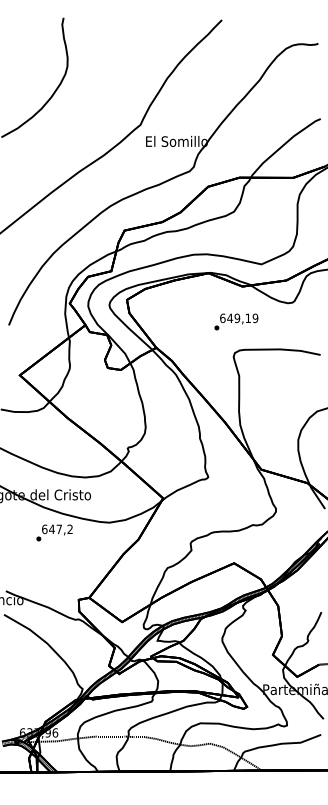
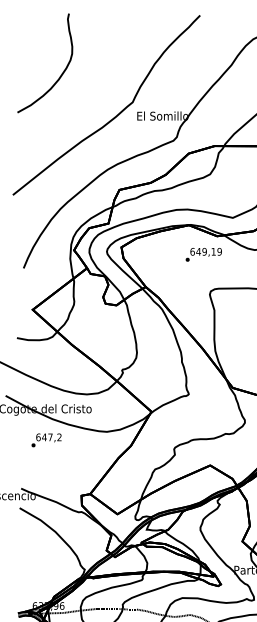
text: (236, 321) -> (203, 254), moved
text: (54, 532) -> (46, 439), moved

